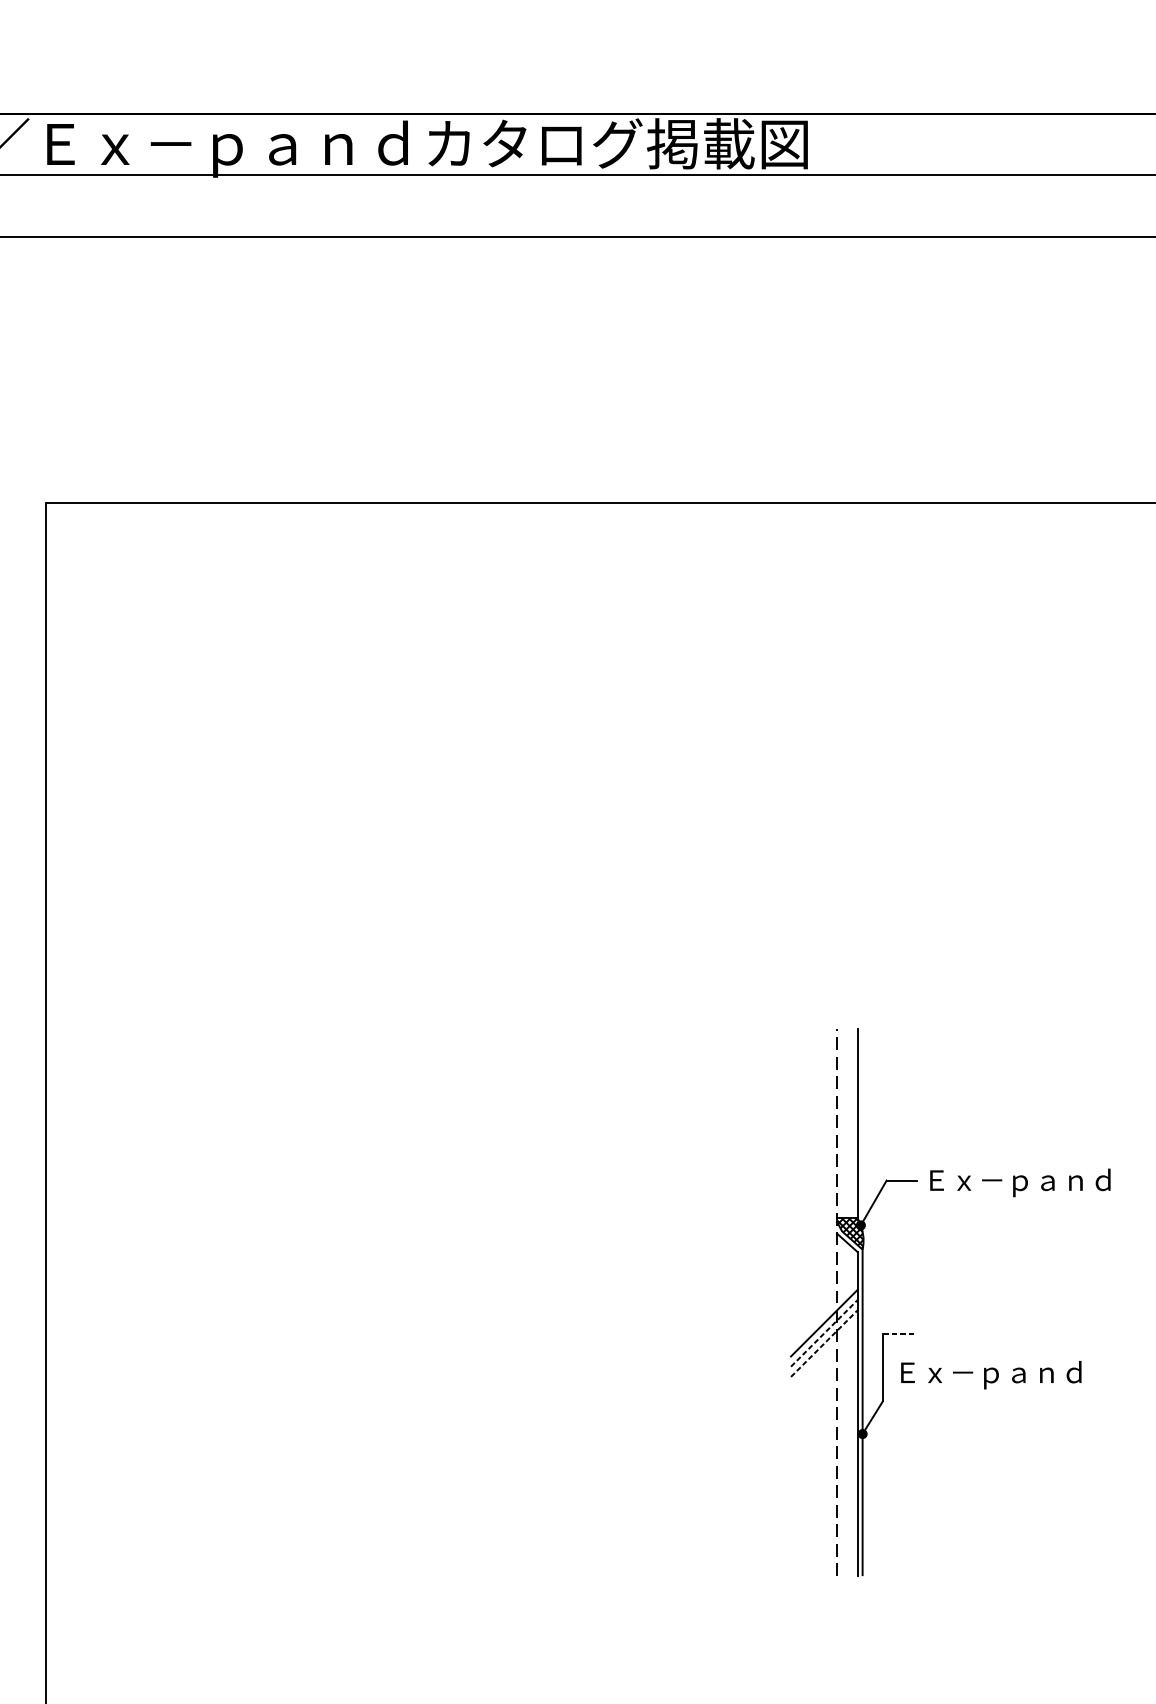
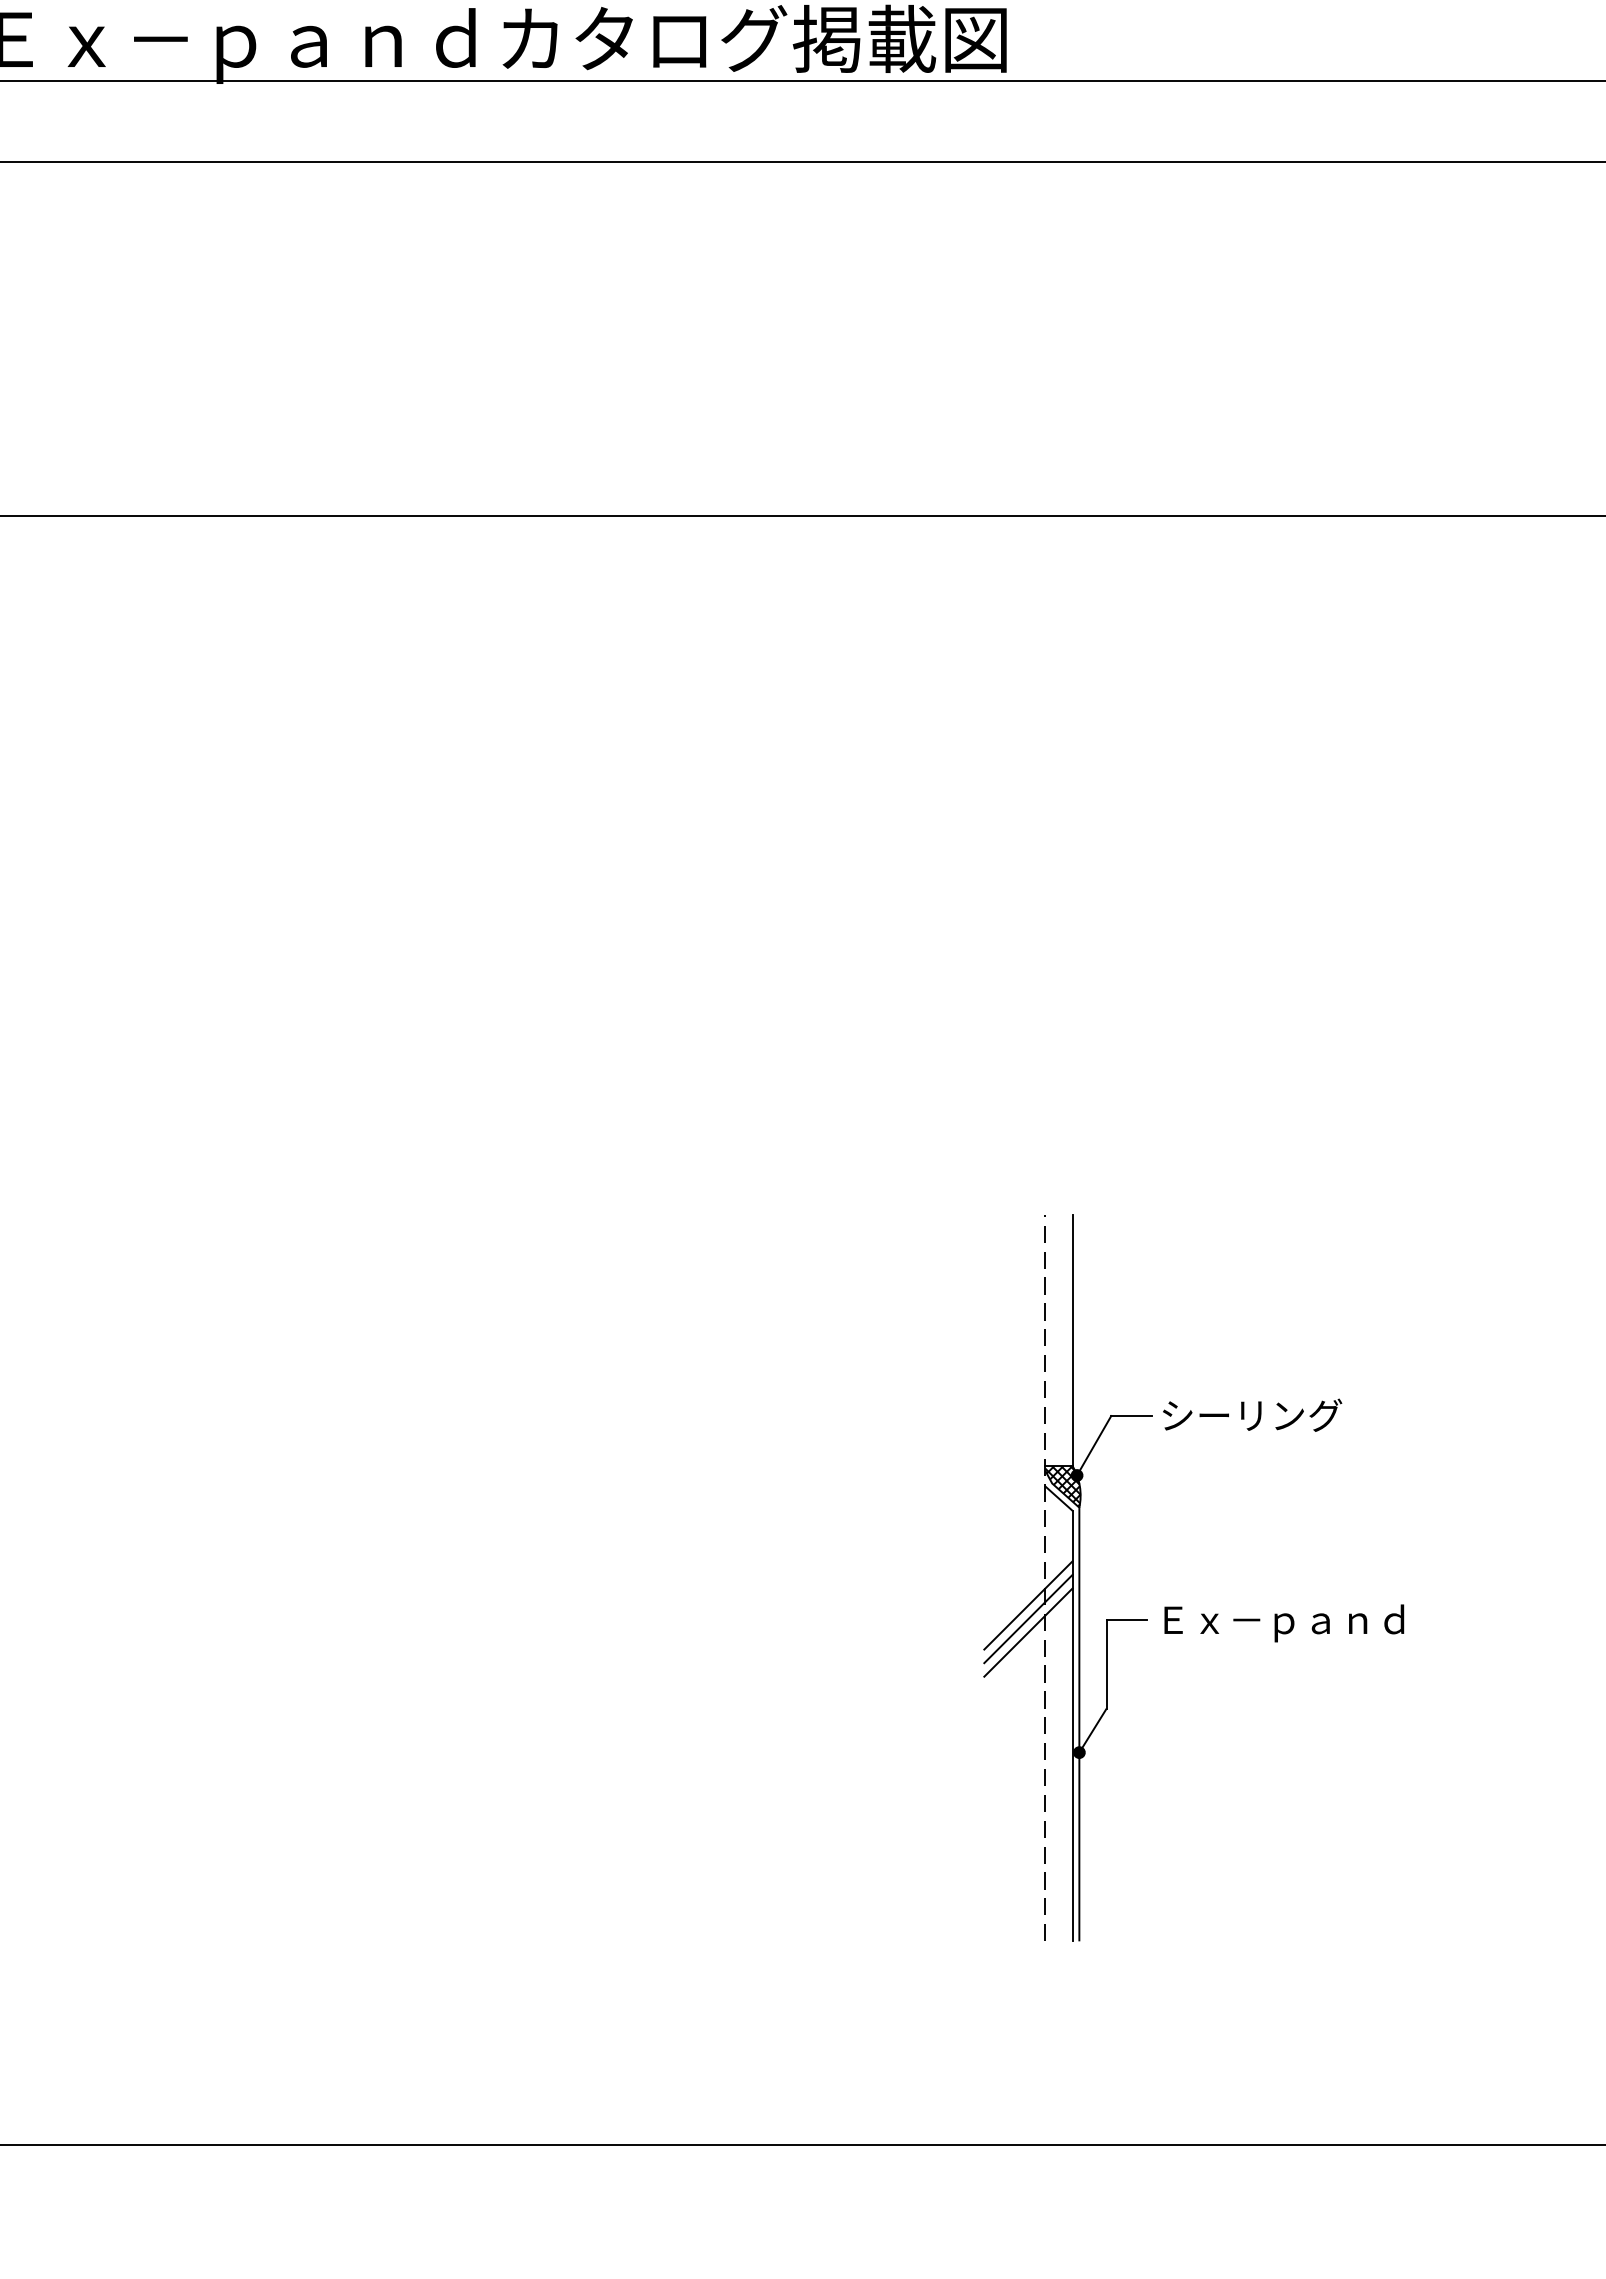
text: (1017, 1181) -> (1285, 1417), Ｅｘ－ｐａｎｄ -> シーリング
line: (824, 1333) -> (1028, 1618), dashed -> solid
line: (898, 1334) -> (1126, 1620), dashed -> solid
line: (824, 1343) -> (1028, 1632), dashed -> solid
text: (991, 1375) -> (1284, 1623), moved

